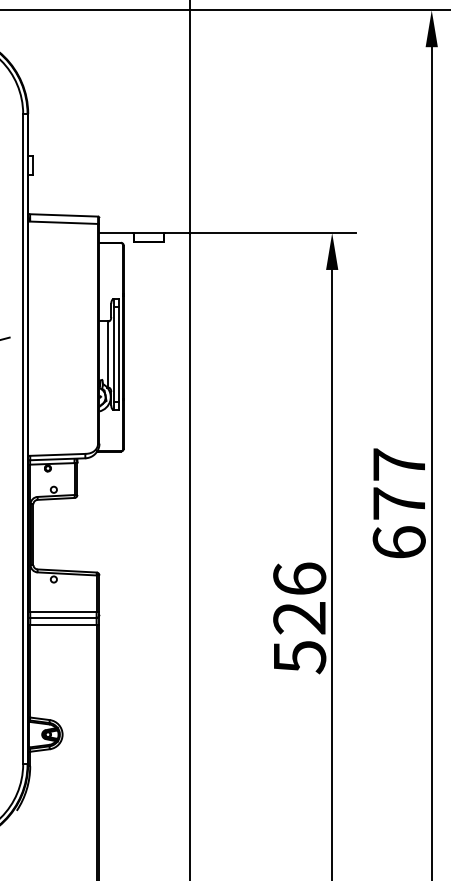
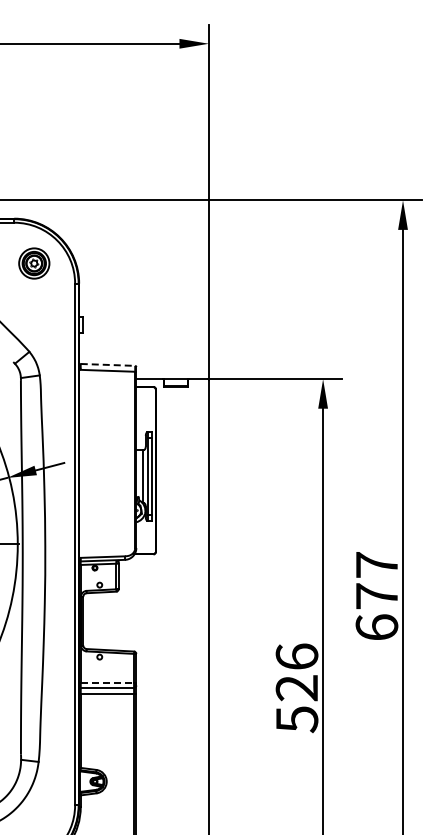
line: (64, 214) -> (108, 364), solid -> dashed
line: (63, 612) -> (107, 683), solid -> dashed

